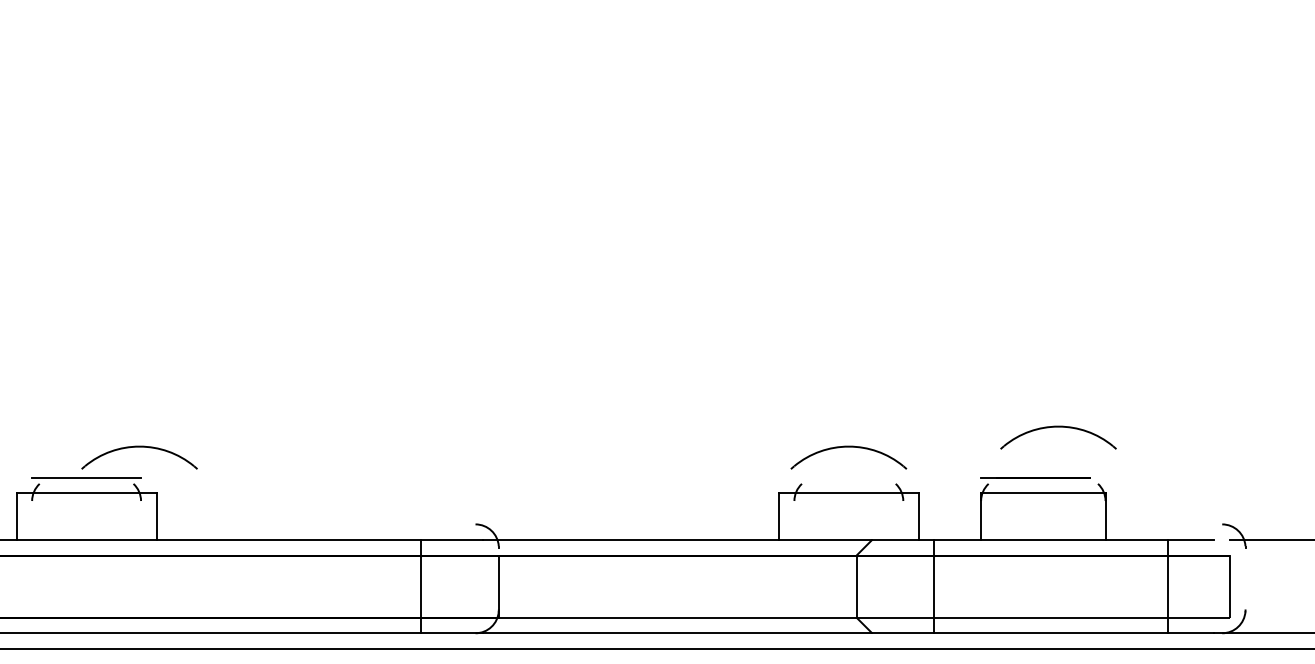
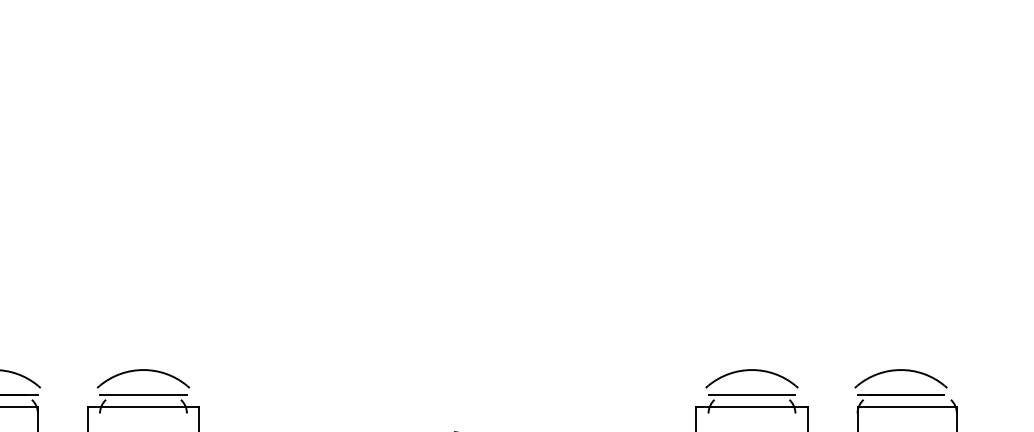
part: (1058, 427) -> (900, 370), moved
part: (139, 447) -> (143, 370), moved
line: (848, 477) -> (751, 394), added

